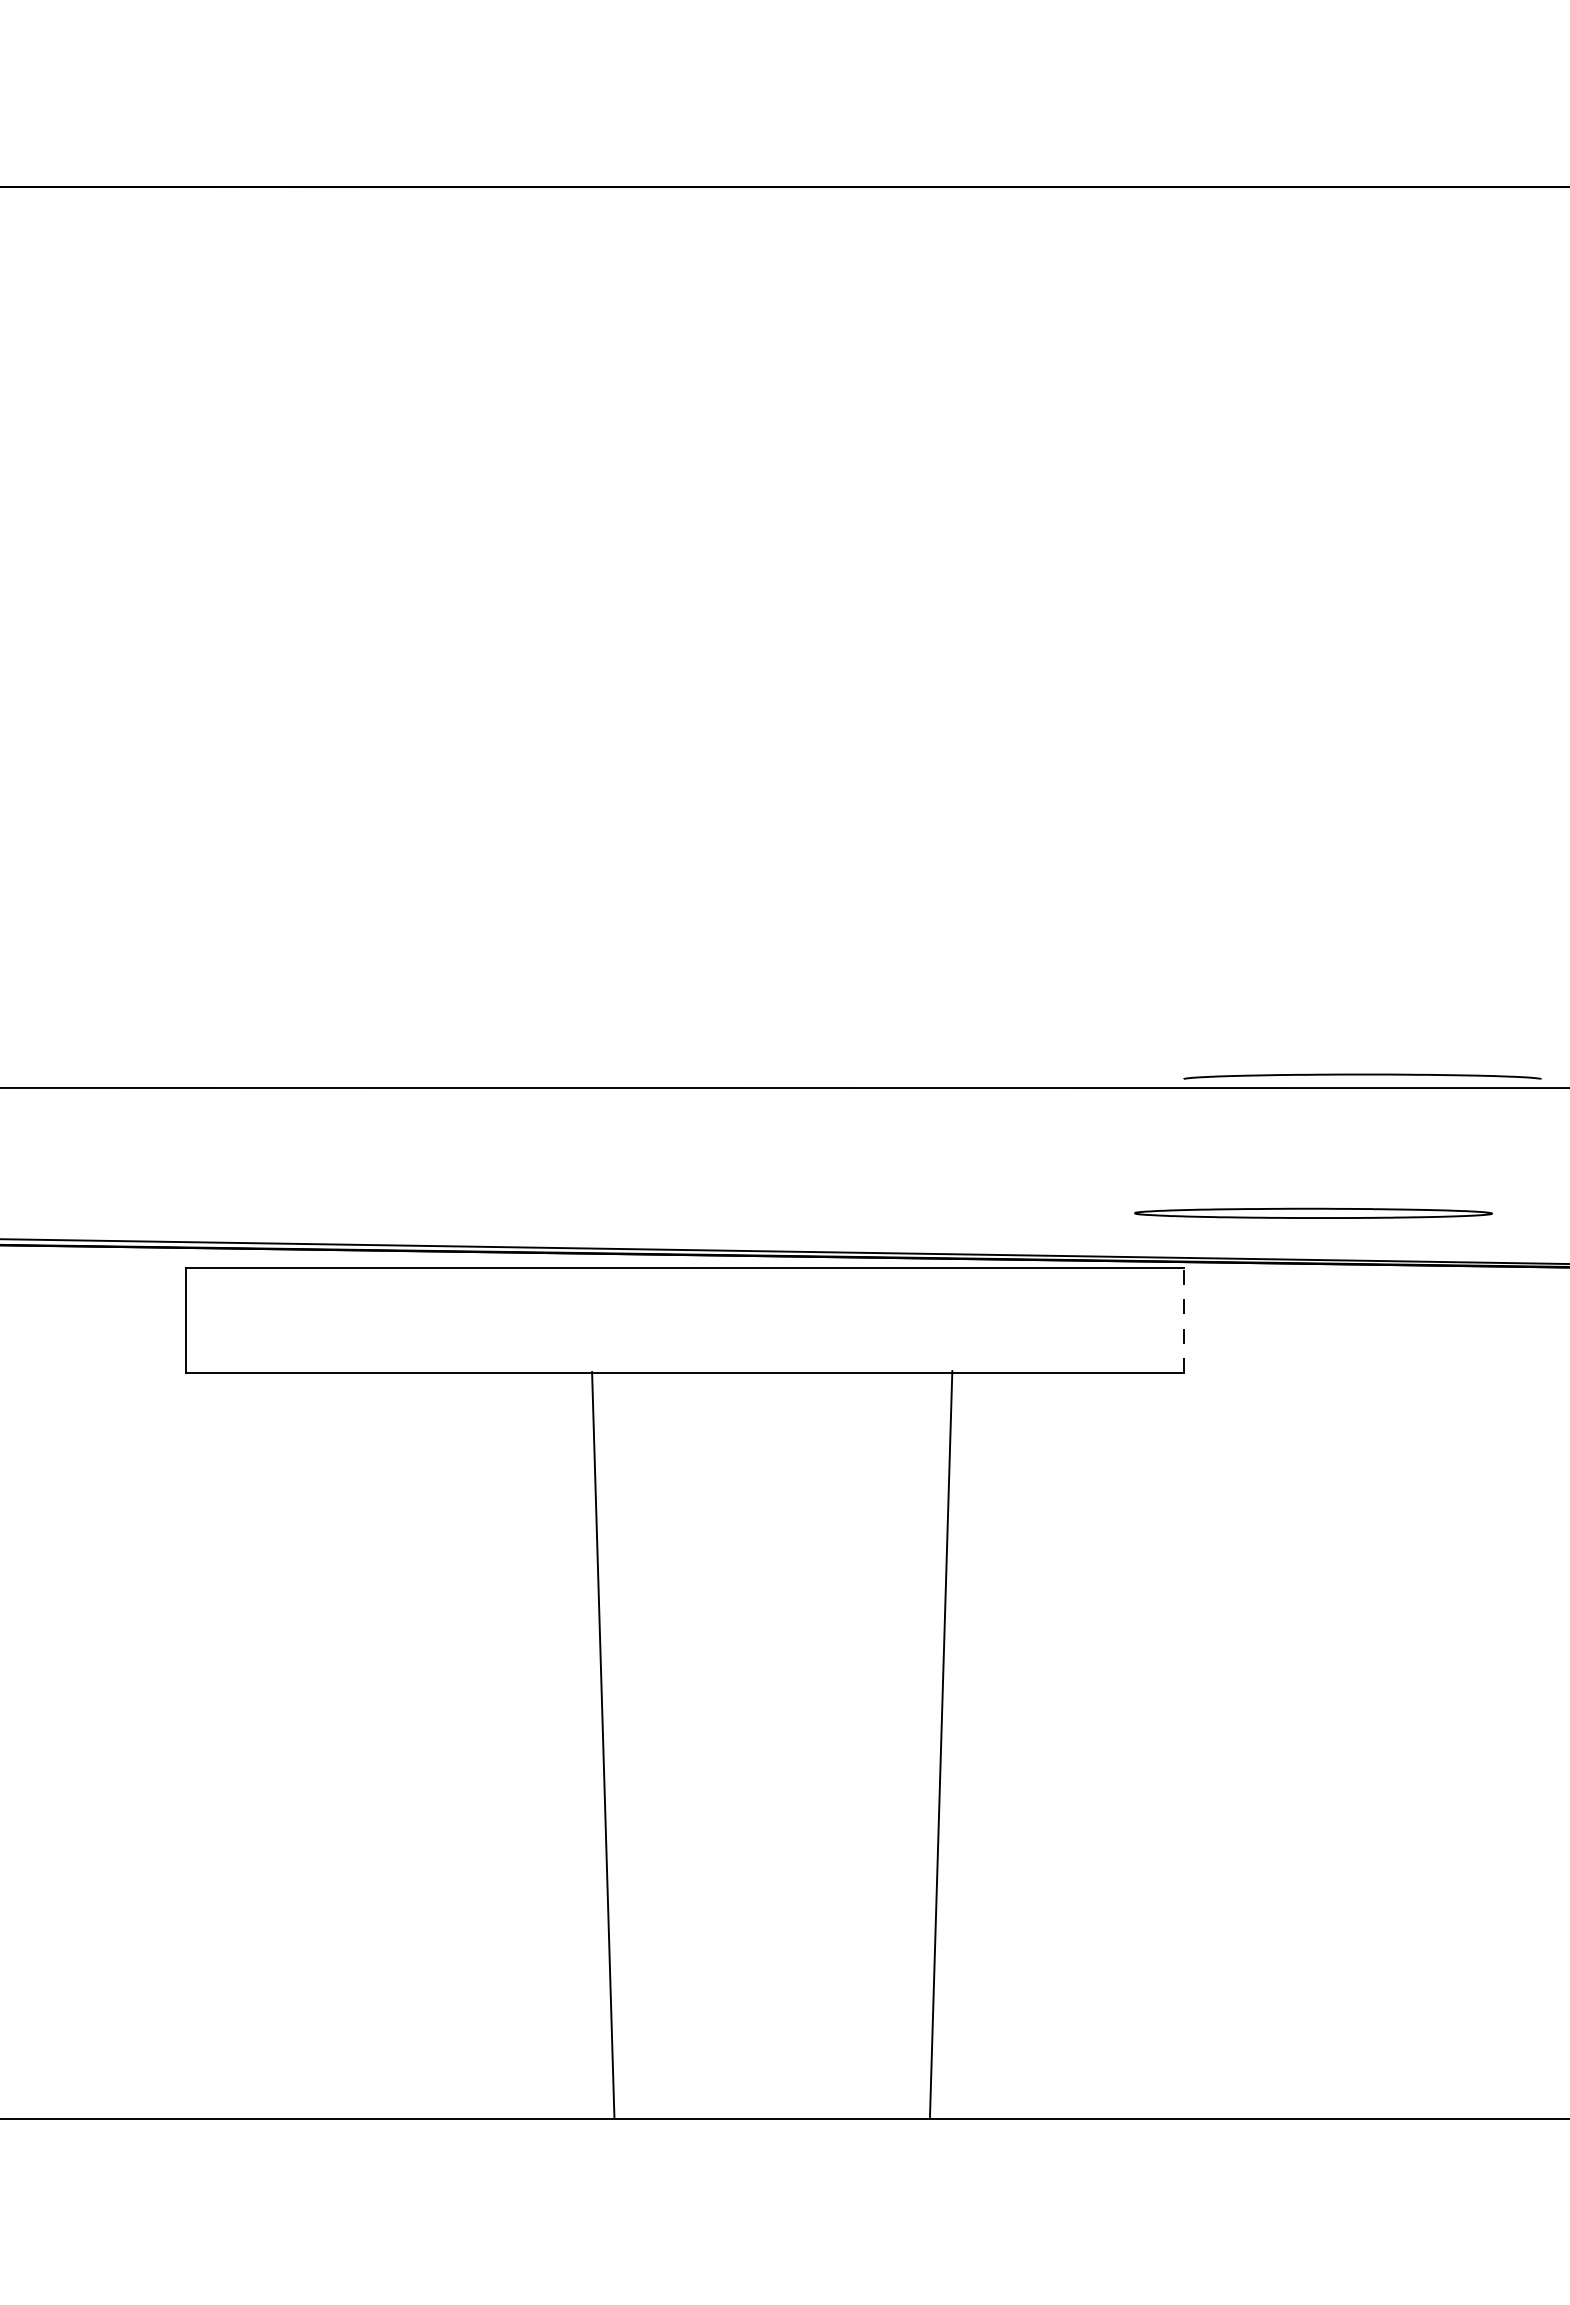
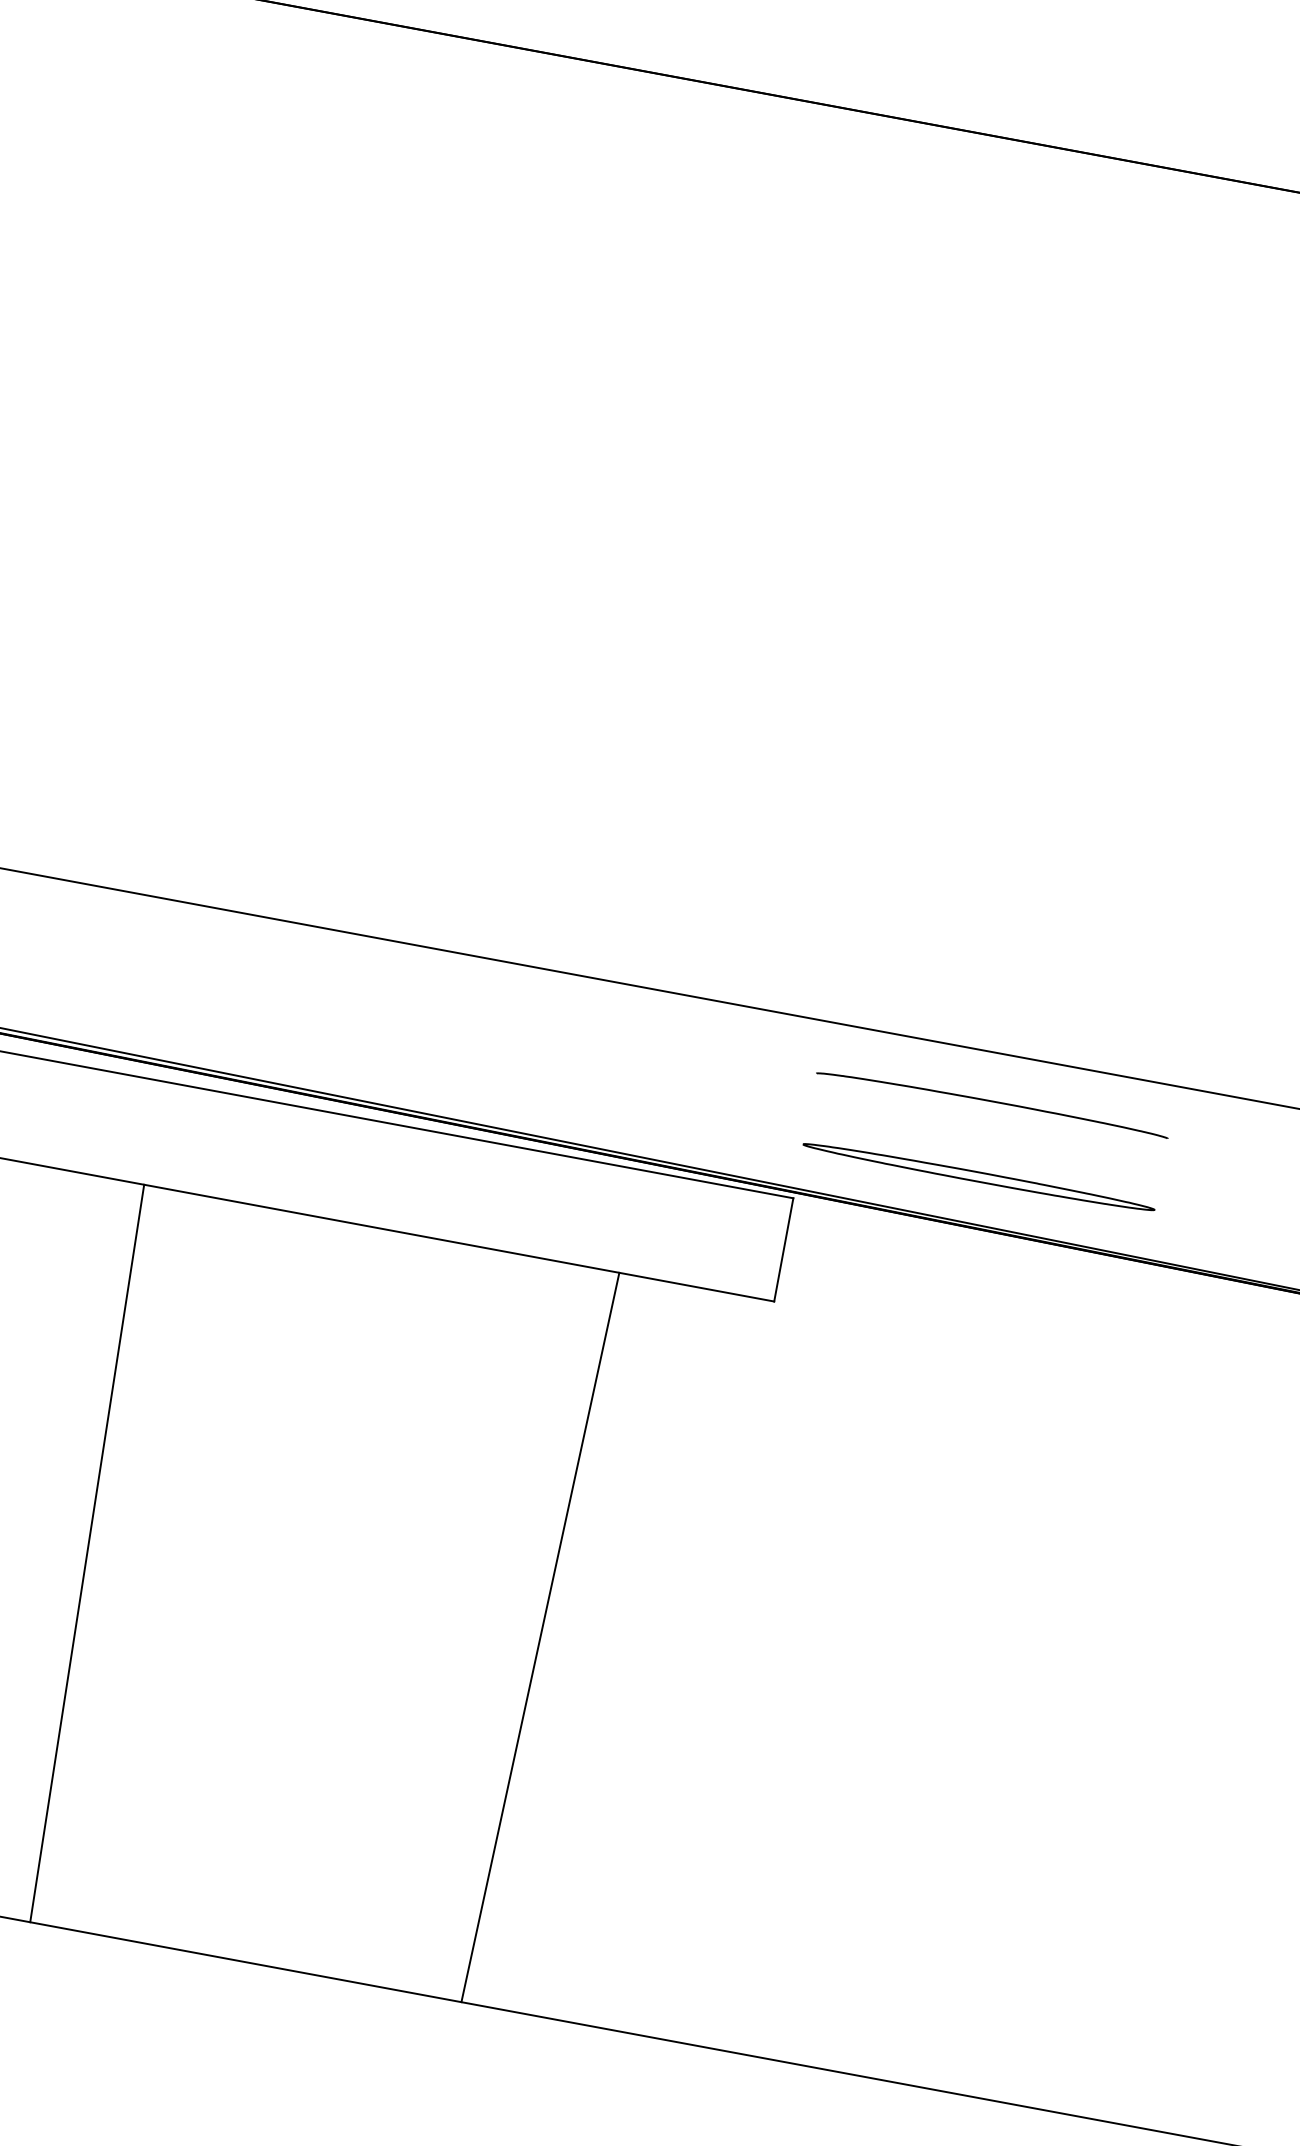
curve: (1362, 1075) -> (992, 1102), moved
part: (1313, 1212) -> (979, 1176), moved
line: (1183, 1320) -> (783, 1249), dashed -> solid
line: (940, 1743) -> (539, 1636), moved
line: (603, 1744) -> (87, 1553), moved

